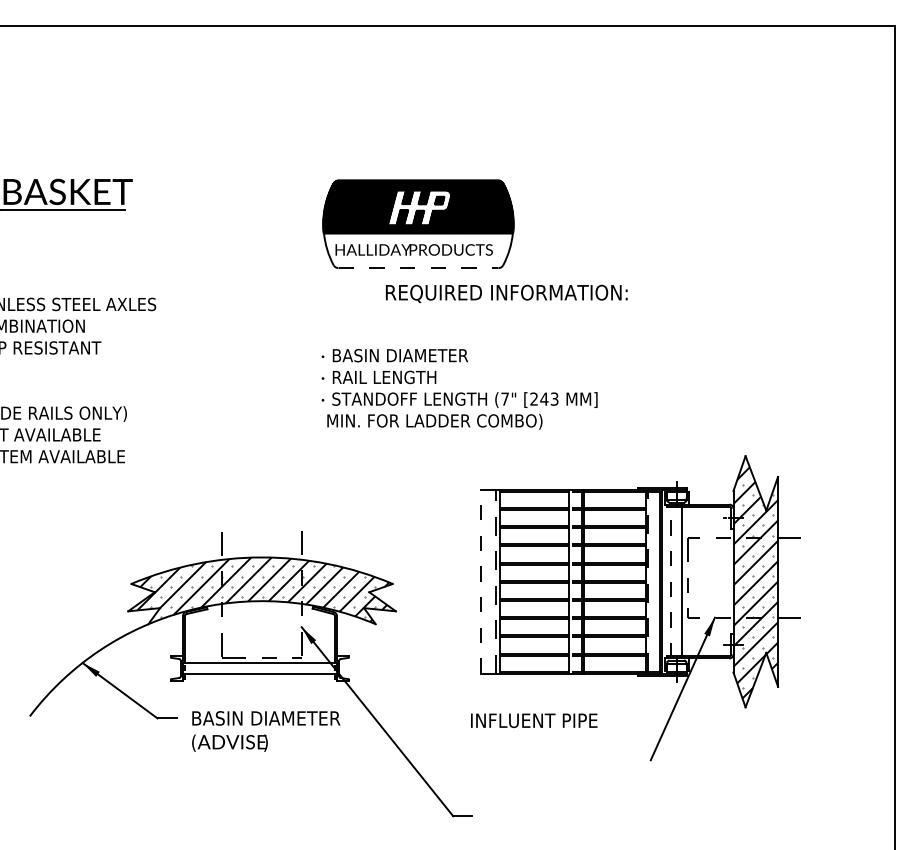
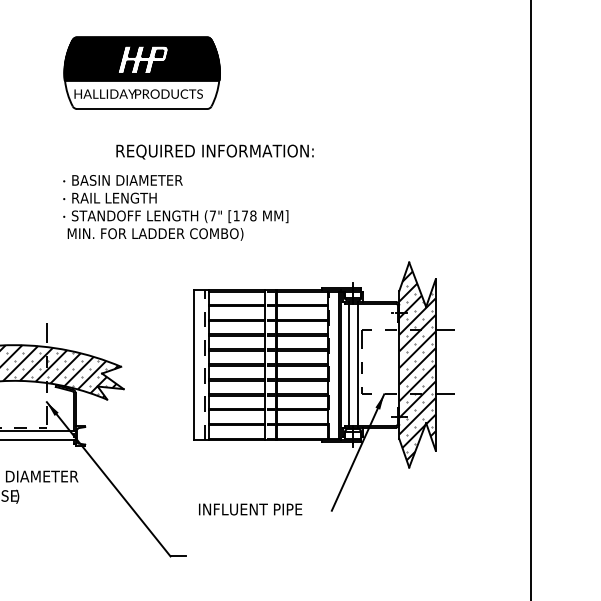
line: (418, 268) -> (142, 109), dashed -> solid
text: (506, 293) -> (214, 151), moved
text: (544, 398) -> (245, 215), [243 -> [178
line: (481, 581) -> (193, 364), dashed -> solid
line: (671, 581) -> (348, 364), dashed -> solid
text: (534, 720) -> (250, 509), moved

